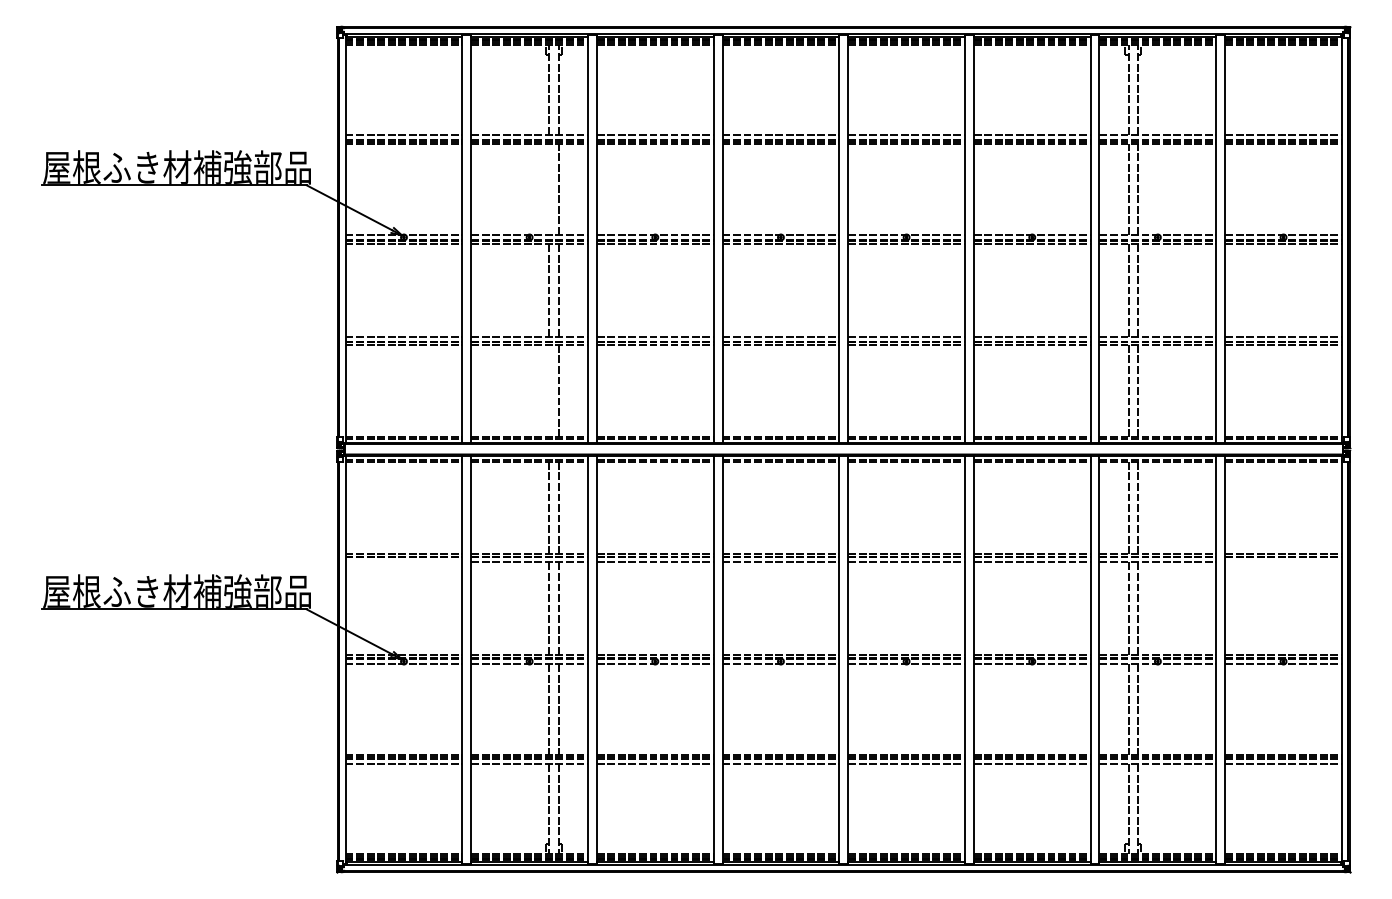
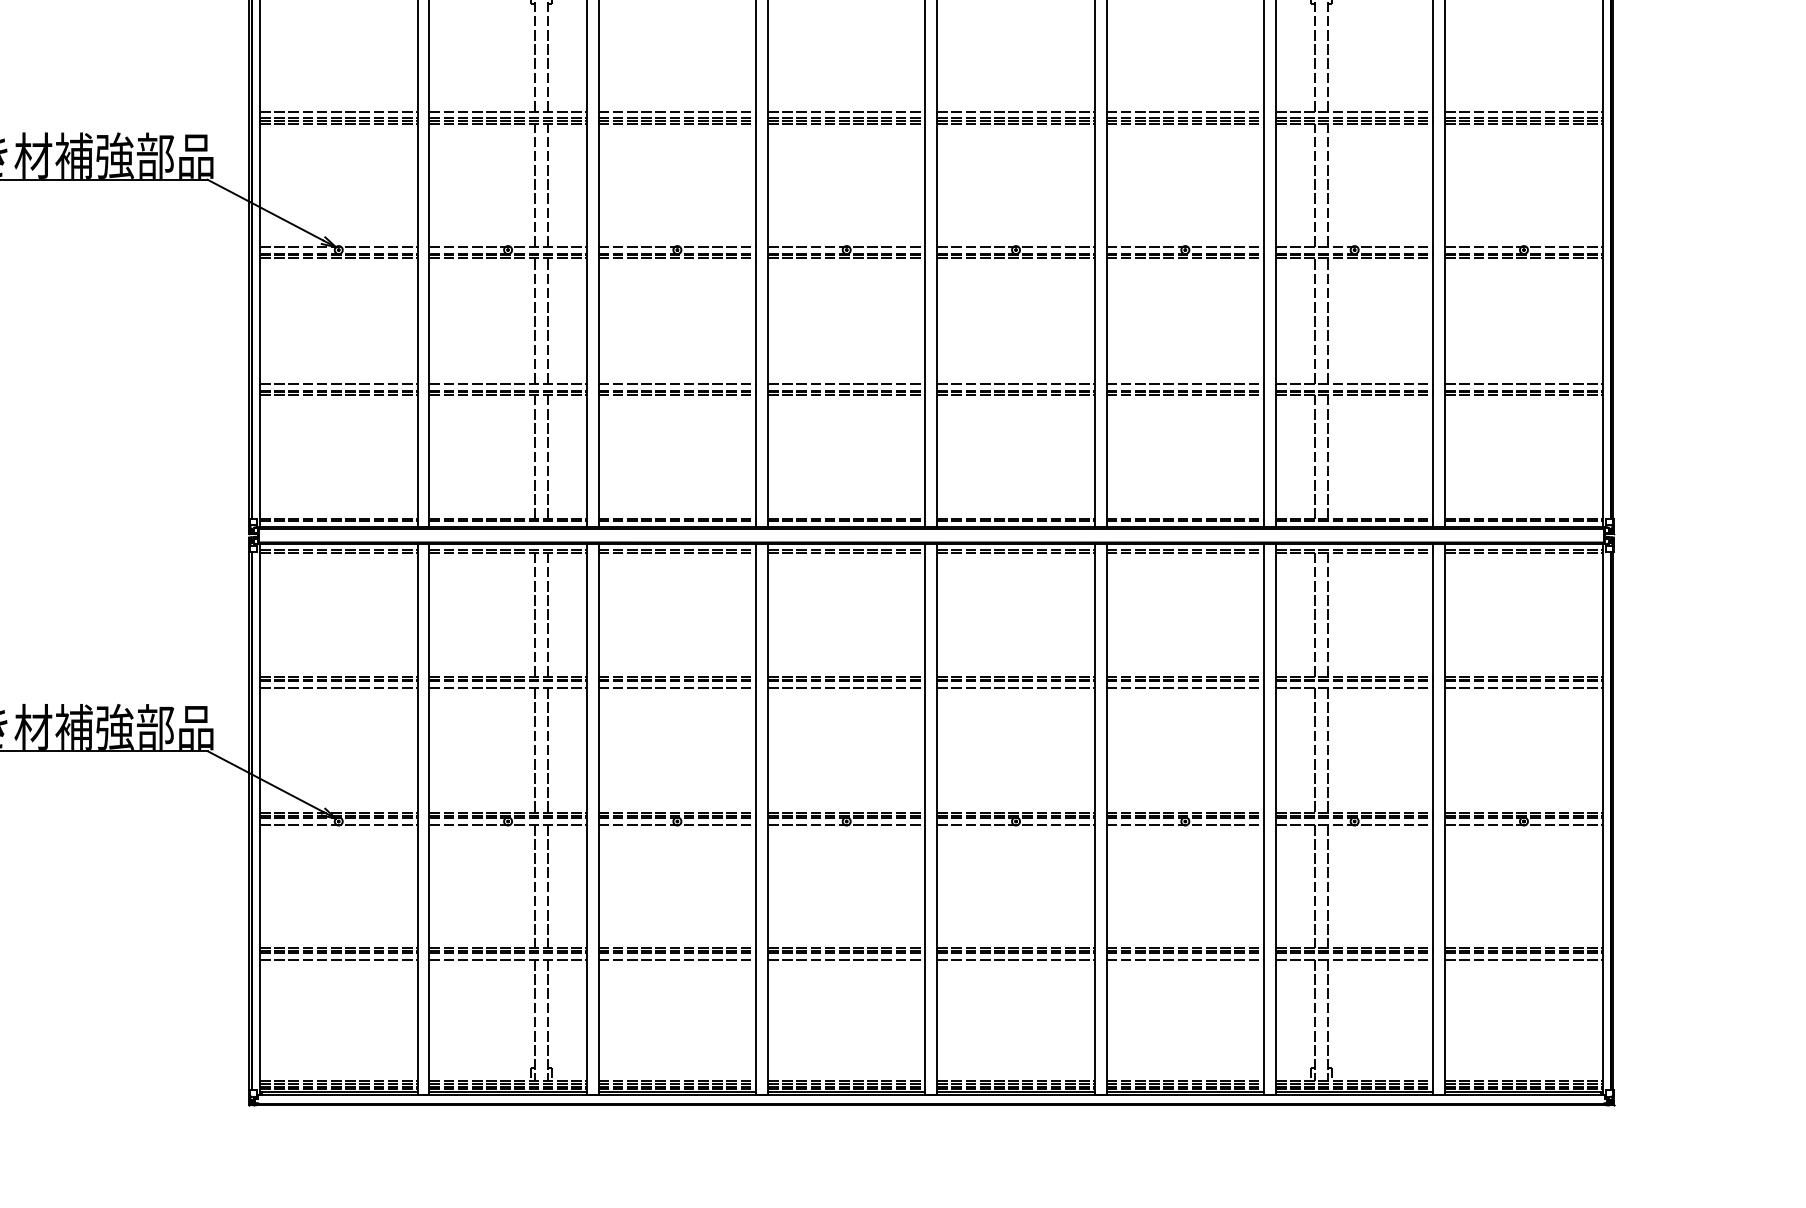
line: (549, 188) -> (534, 184), added
line: (549, 390) -> (534, 456), added
line: (403, 562) -> (338, 688), added
line: (1283, 562) -> (1523, 688), added

